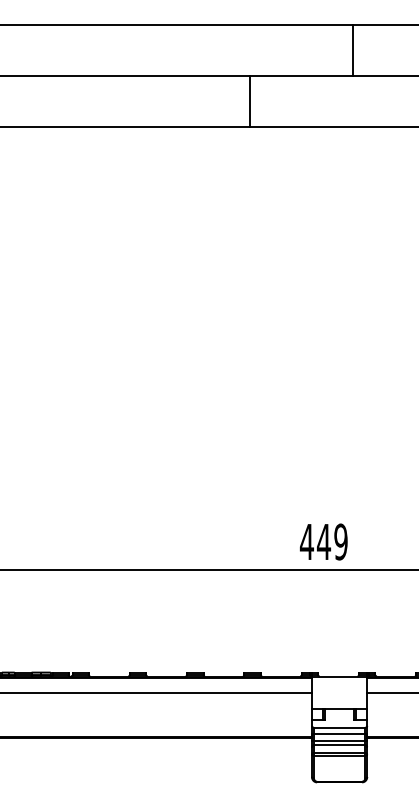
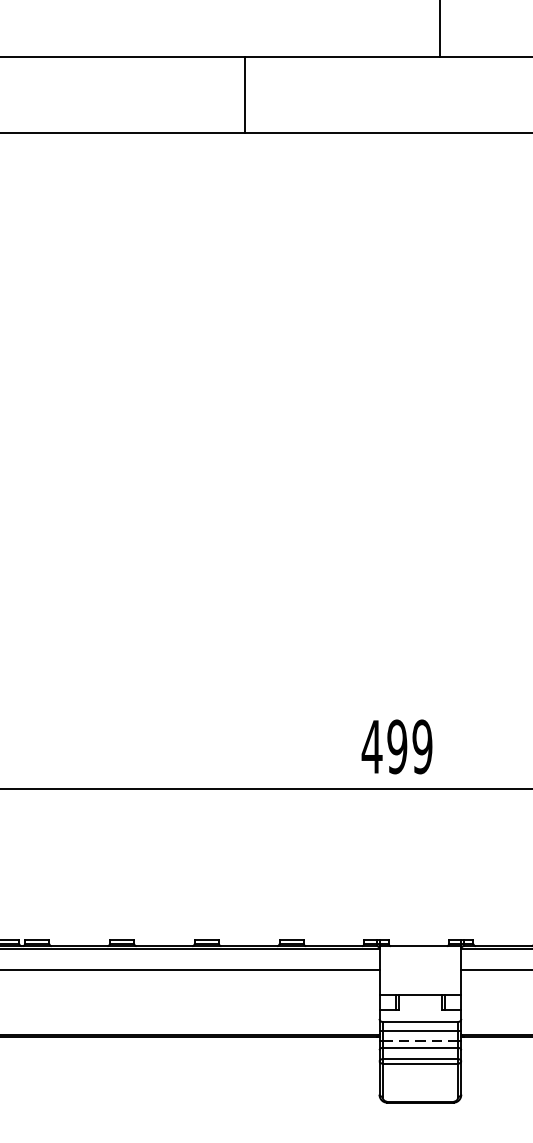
line: (250, 100) -> (245, 93), moved
text: (323, 541) -> (396, 746), 449 -> 499
line: (339, 740) -> (420, 1040), solid -> dashed

